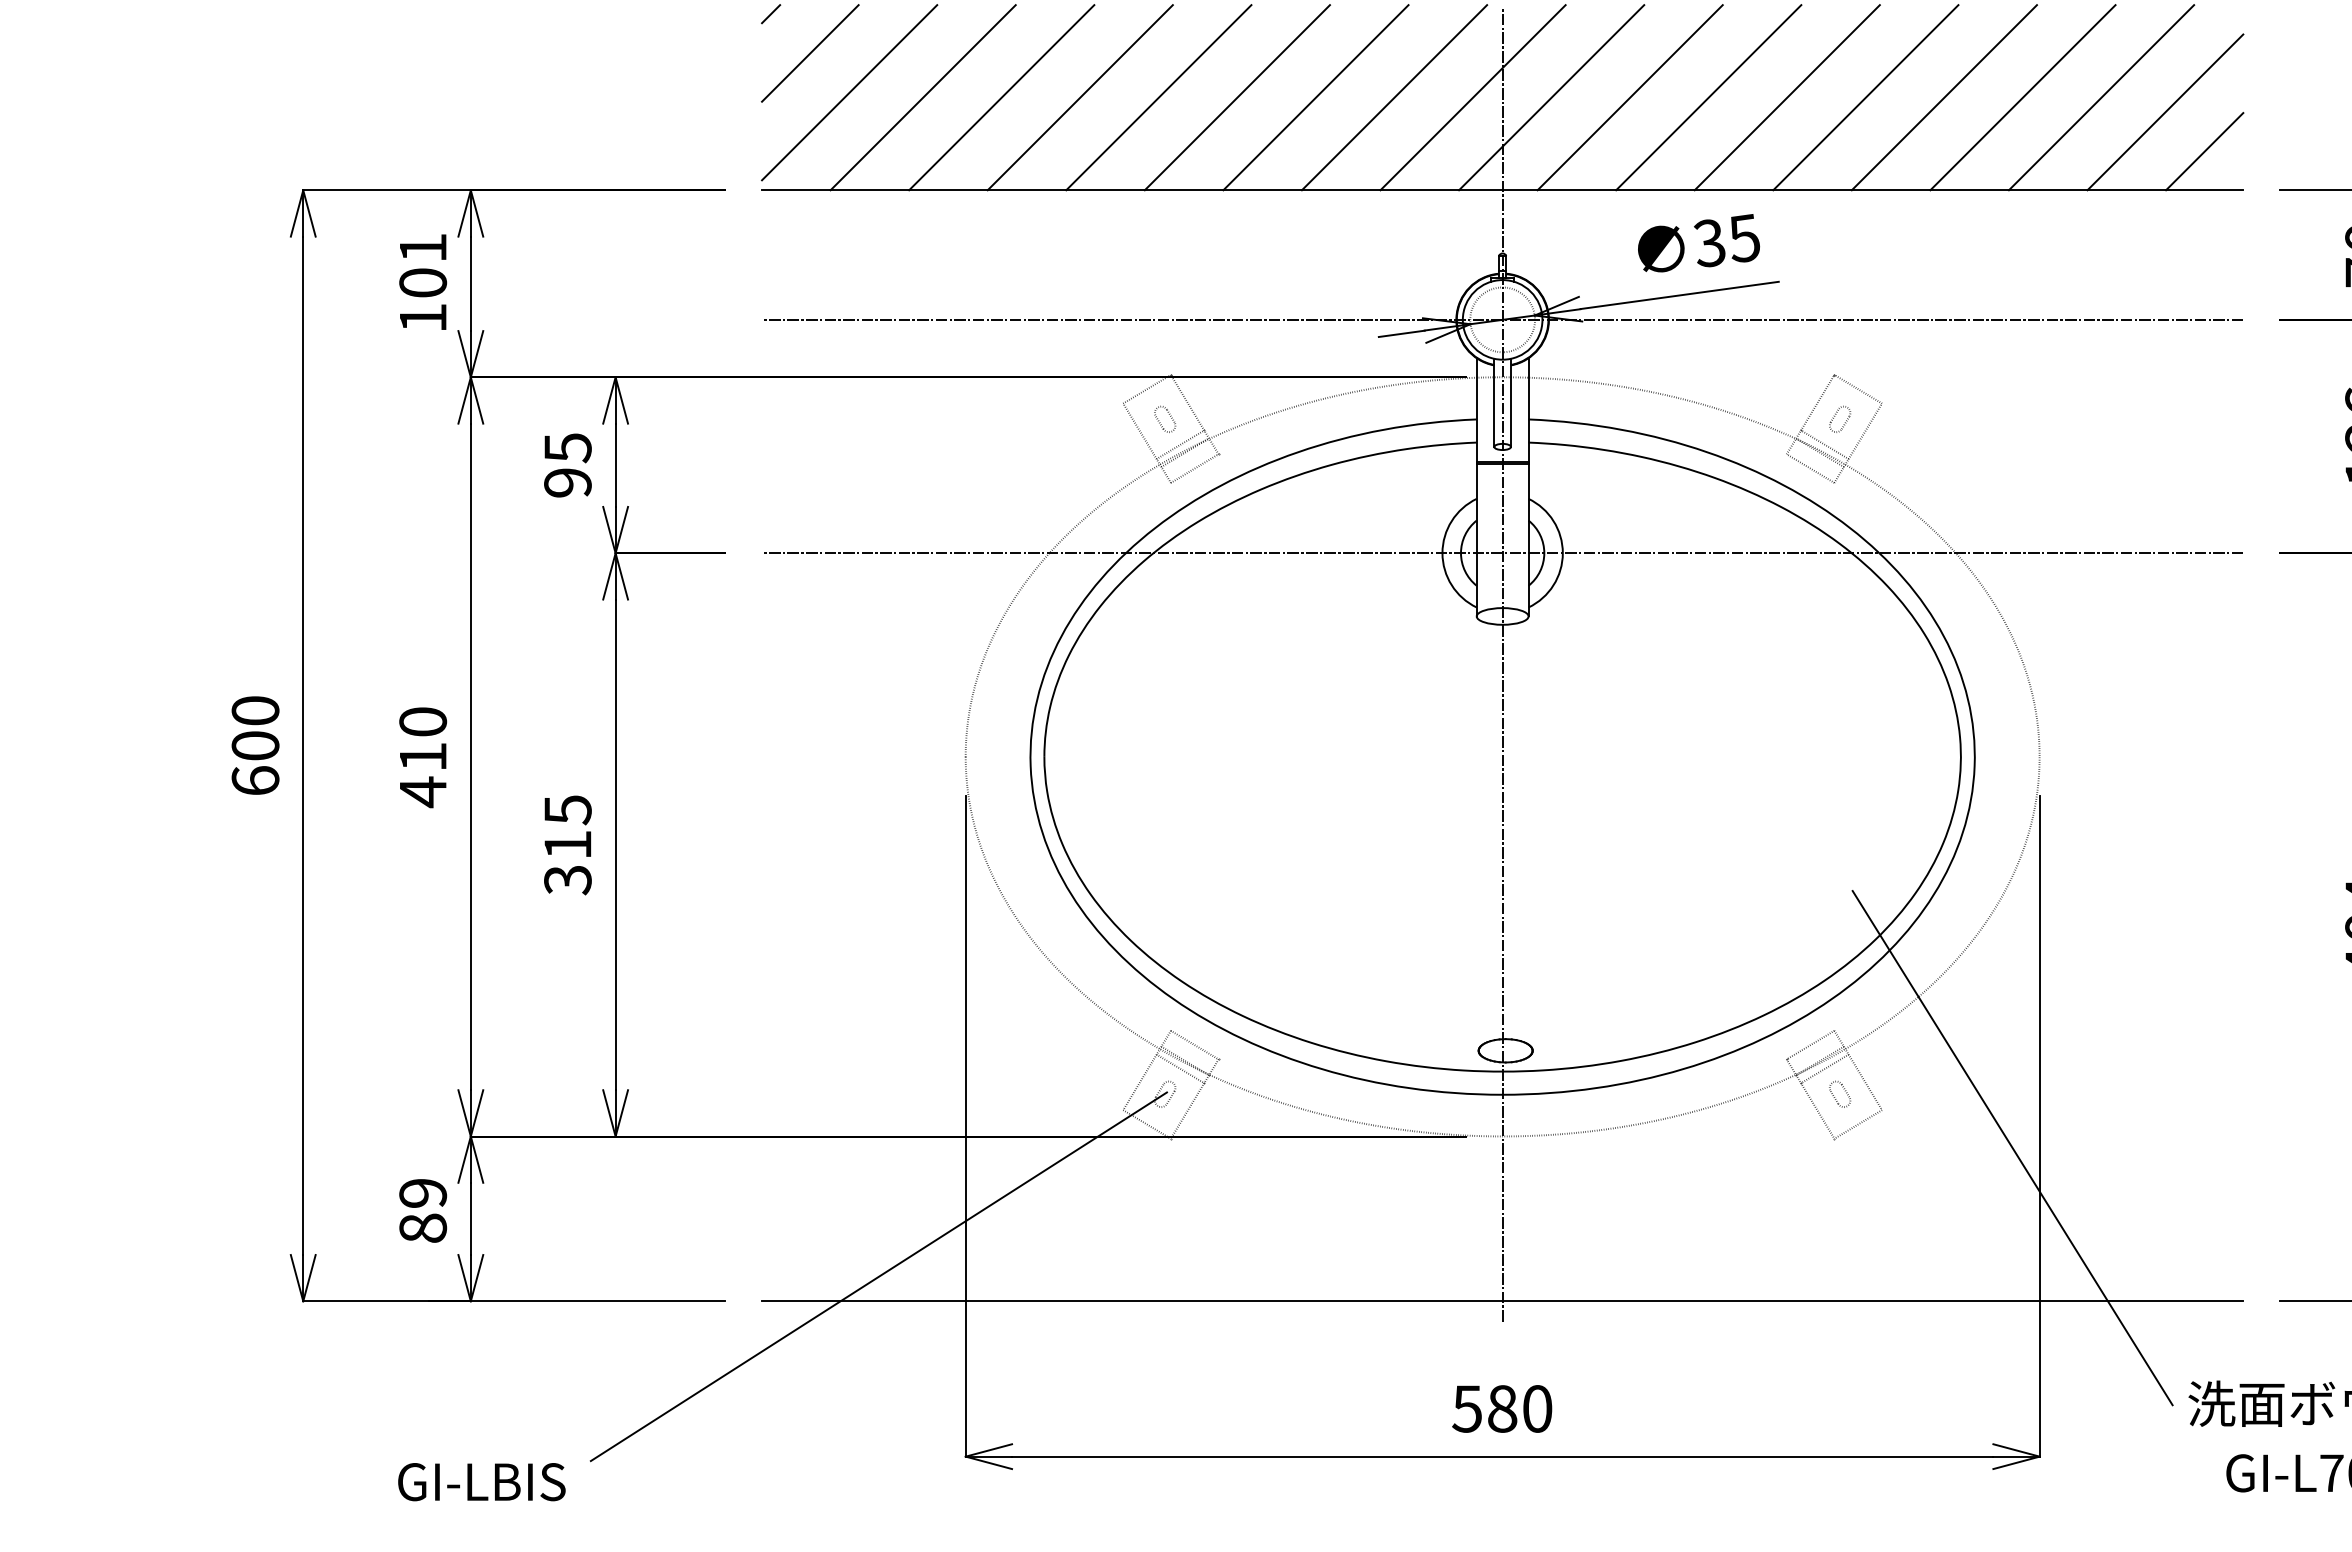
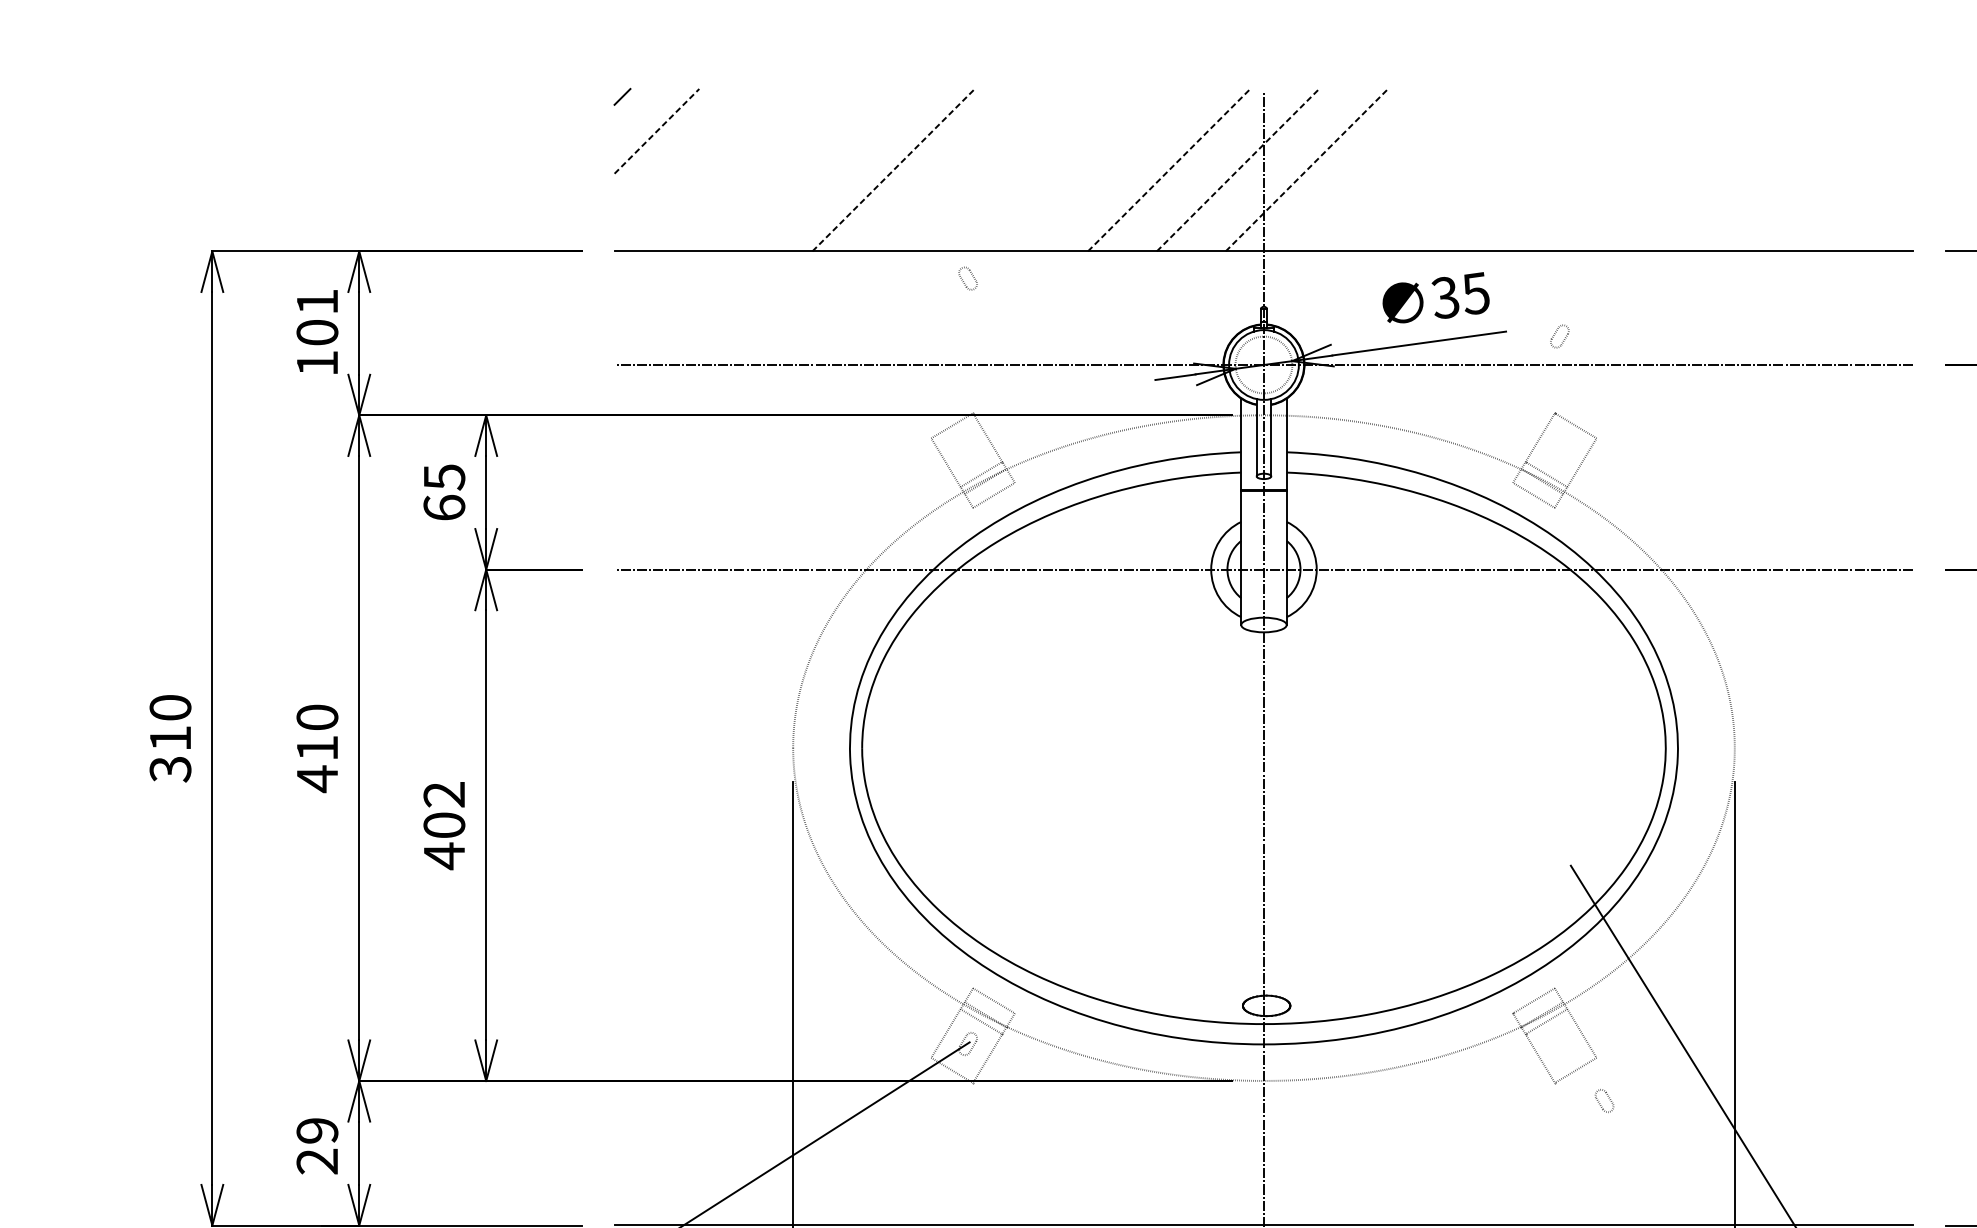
line: (810, 53) -> (657, 131), solid -> dashed
line: (849, 92) -> (691, 165), removed
line: (922, 97) -> (755, 170), removed
line: (1001, 97) -> (824, 170), removed
line: (1080, 97) -> (893, 170), solid -> dashed
line: (1158, 97) -> (962, 170), removed
line: (1236, 97) -> (1030, 170), removed
line: (1315, 97) -> (1099, 170), removed
line: (1394, 97) -> (1169, 170), solid -> dashed
line: (1473, 97) -> (1238, 170), solid -> dashed
line: (1551, 97) -> (1306, 170), solid -> dashed
line: (1629, 97) -> (1375, 170), removed
line: (1708, 97) -> (1444, 170), removed
line: (1786, 97) -> (1512, 170), removed
line: (1865, 97) -> (1582, 170), removed
line: (1943, 97) -> (1650, 170), removed
line: (2022, 97) -> (1719, 170), removed
line: (2101, 97) -> (1789, 170), removed
line: (2165, 112) -> (1845, 183), removed
line: (2204, 151) -> (1879, 217), removed
part: (1165, 418) -> (968, 277), moved
part: (1840, 418) -> (1560, 335), moved
text: (567, 482) -> (444, 507), 95 -> 65
text: (255, 763) -> (170, 753), 600 -> 310
text: (567, 845) -> (444, 825), 315 -> 402
part: (1840, 1093) -> (1604, 1100), moved
text: (423, 1227) -> (317, 1160), 89 -> 29

